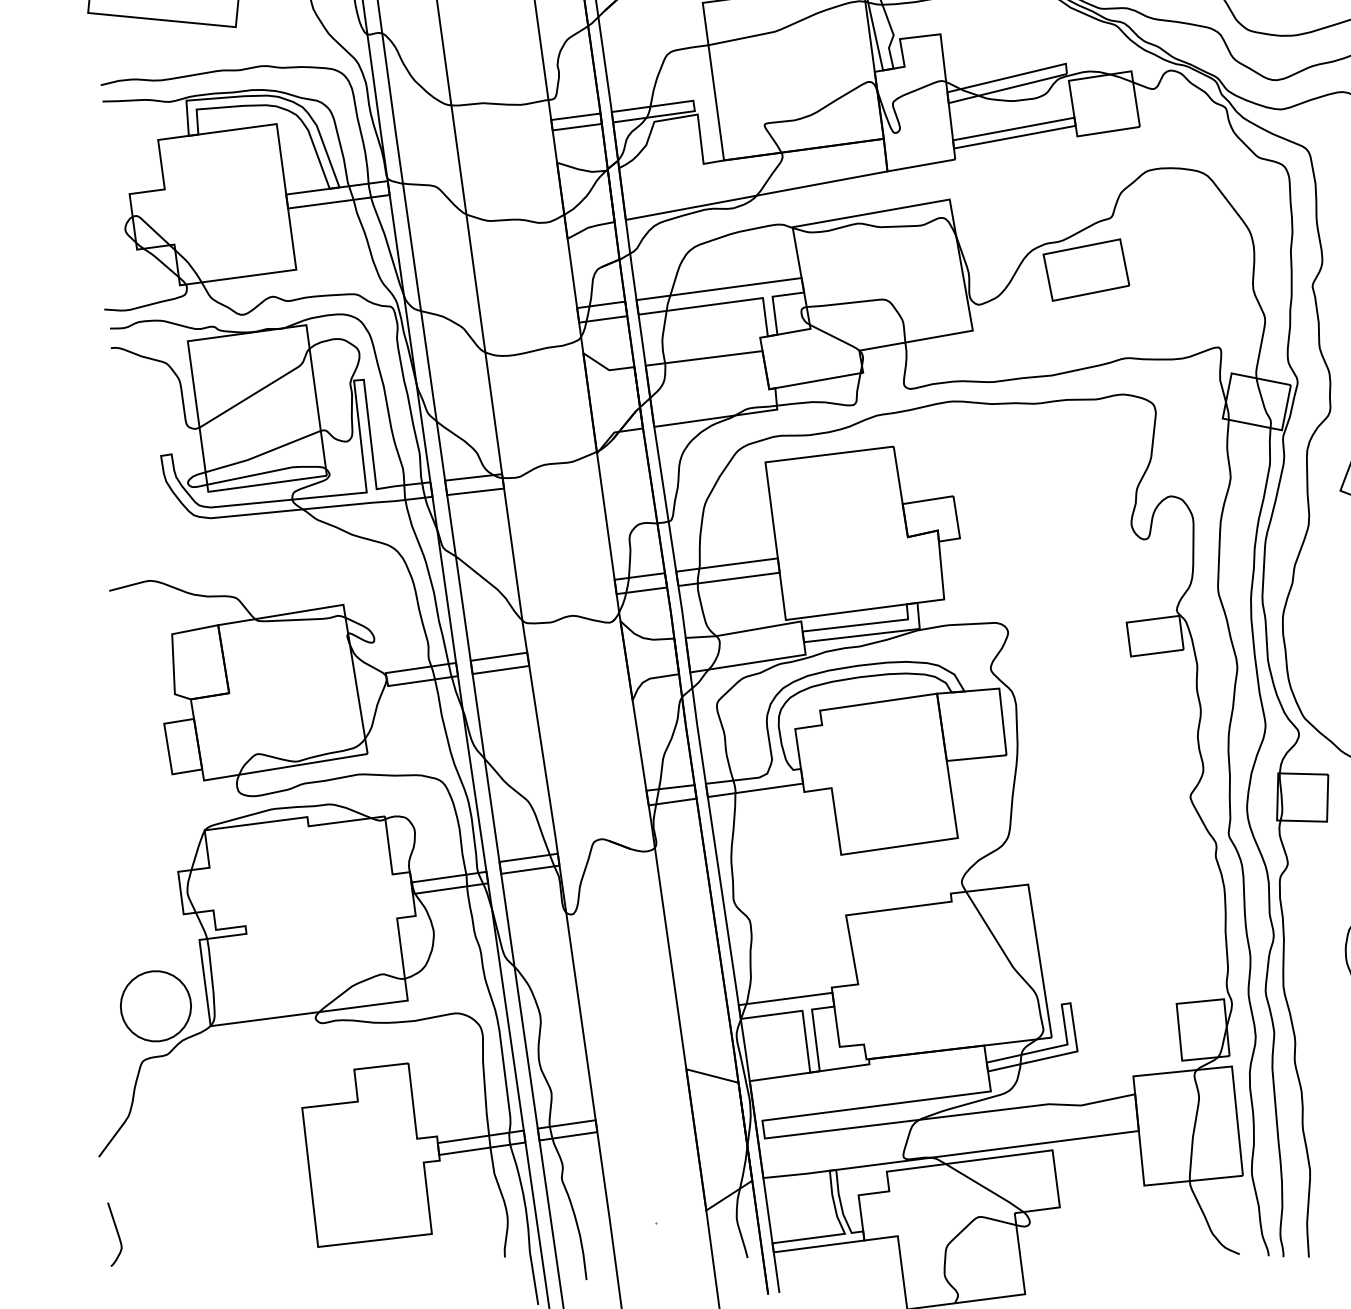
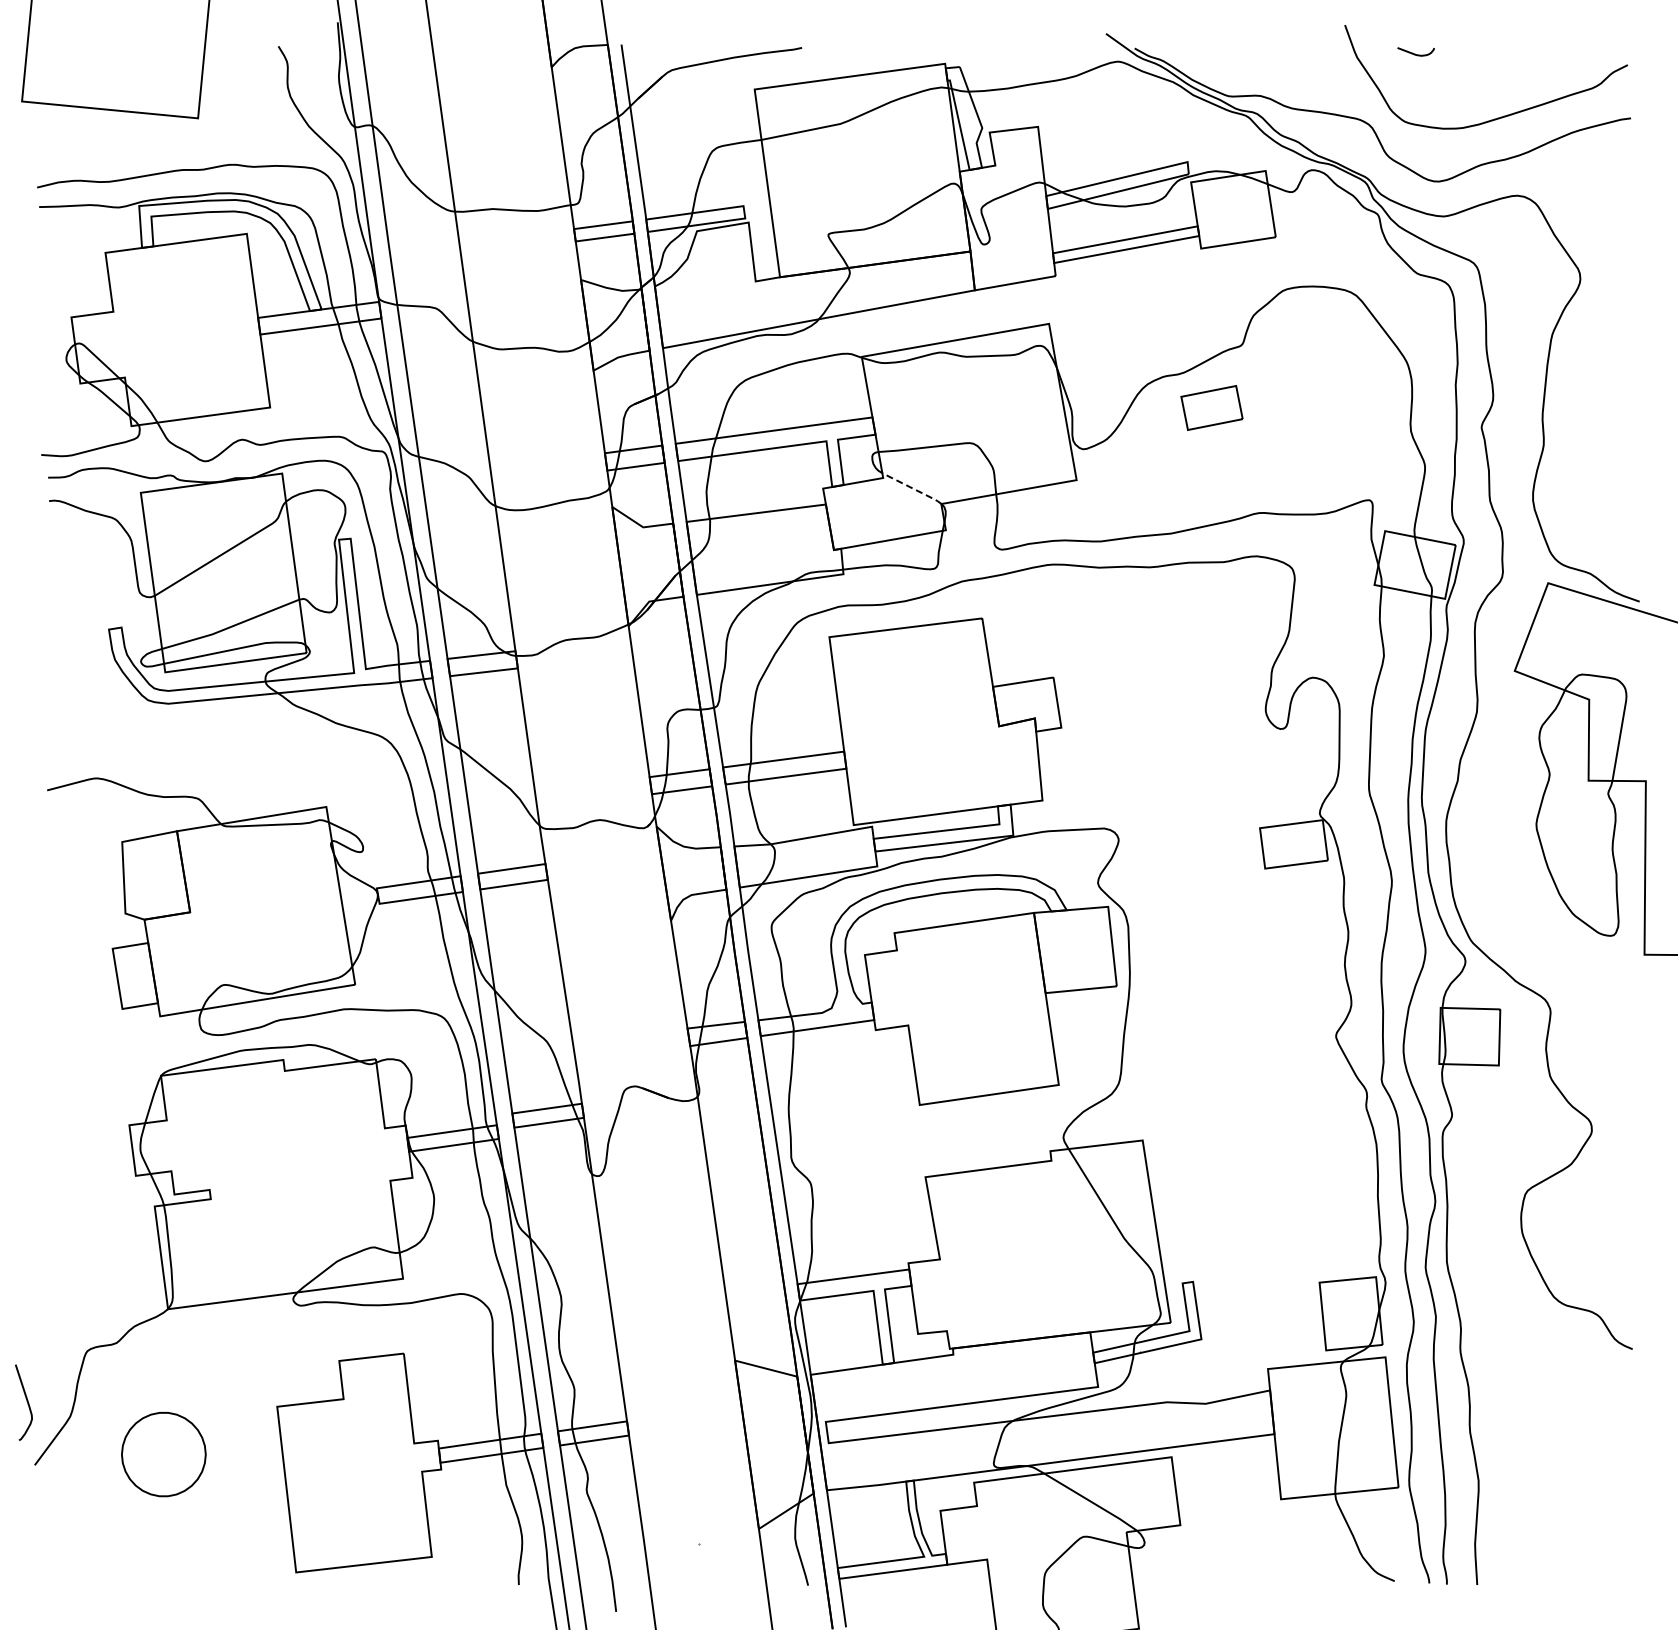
part: (1085, 269) -> (1211, 407), size x0.6
line: (835, 337) -> (913, 488), solid -> dashed
part: (155, 1006) -> (163, 1454), moved
curve: (117, 1233) -> (26, 1401), moved

